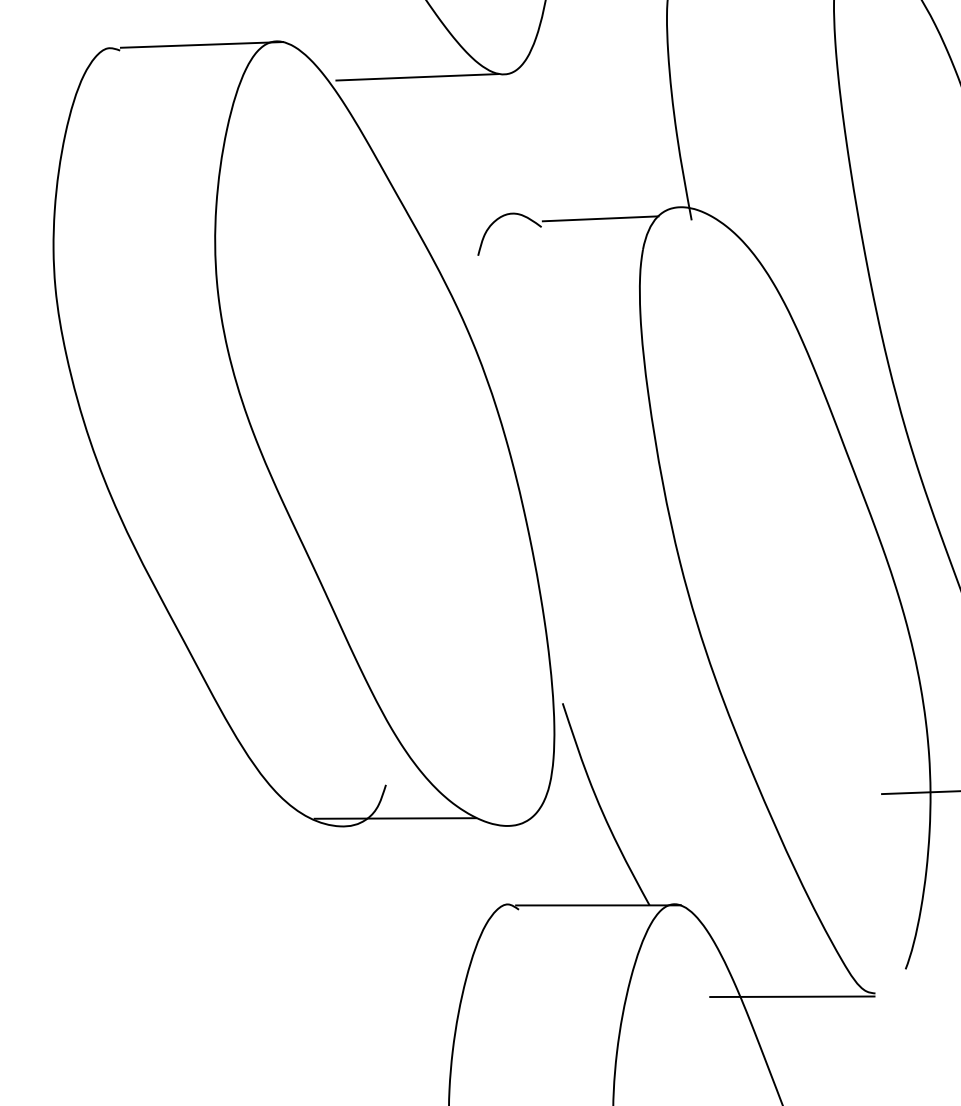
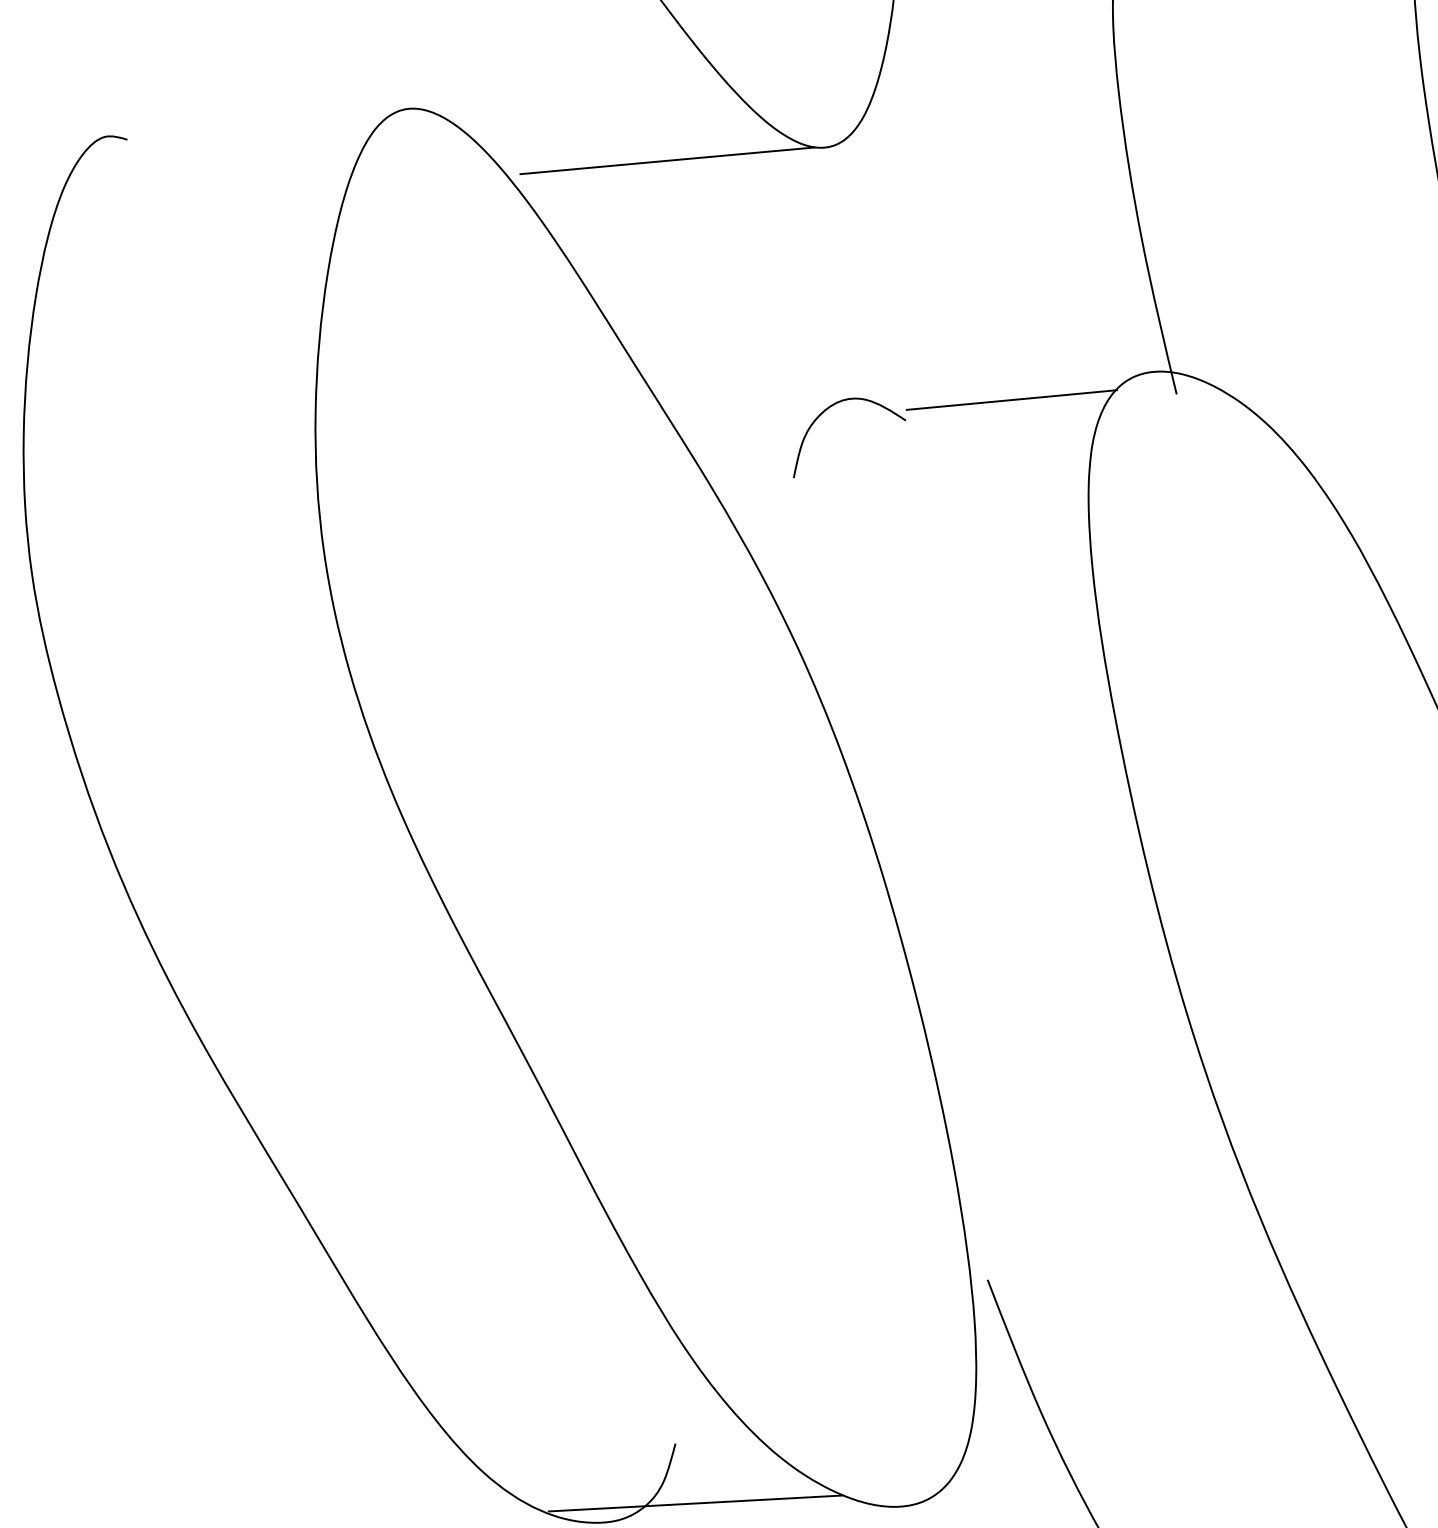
line: (201, 44) -> (273, 121), removed

